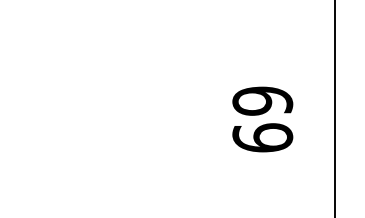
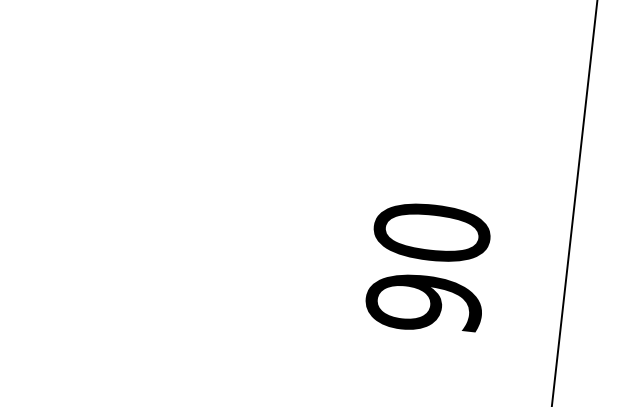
text: (262, 119) -> (427, 267), 69 -> 90

